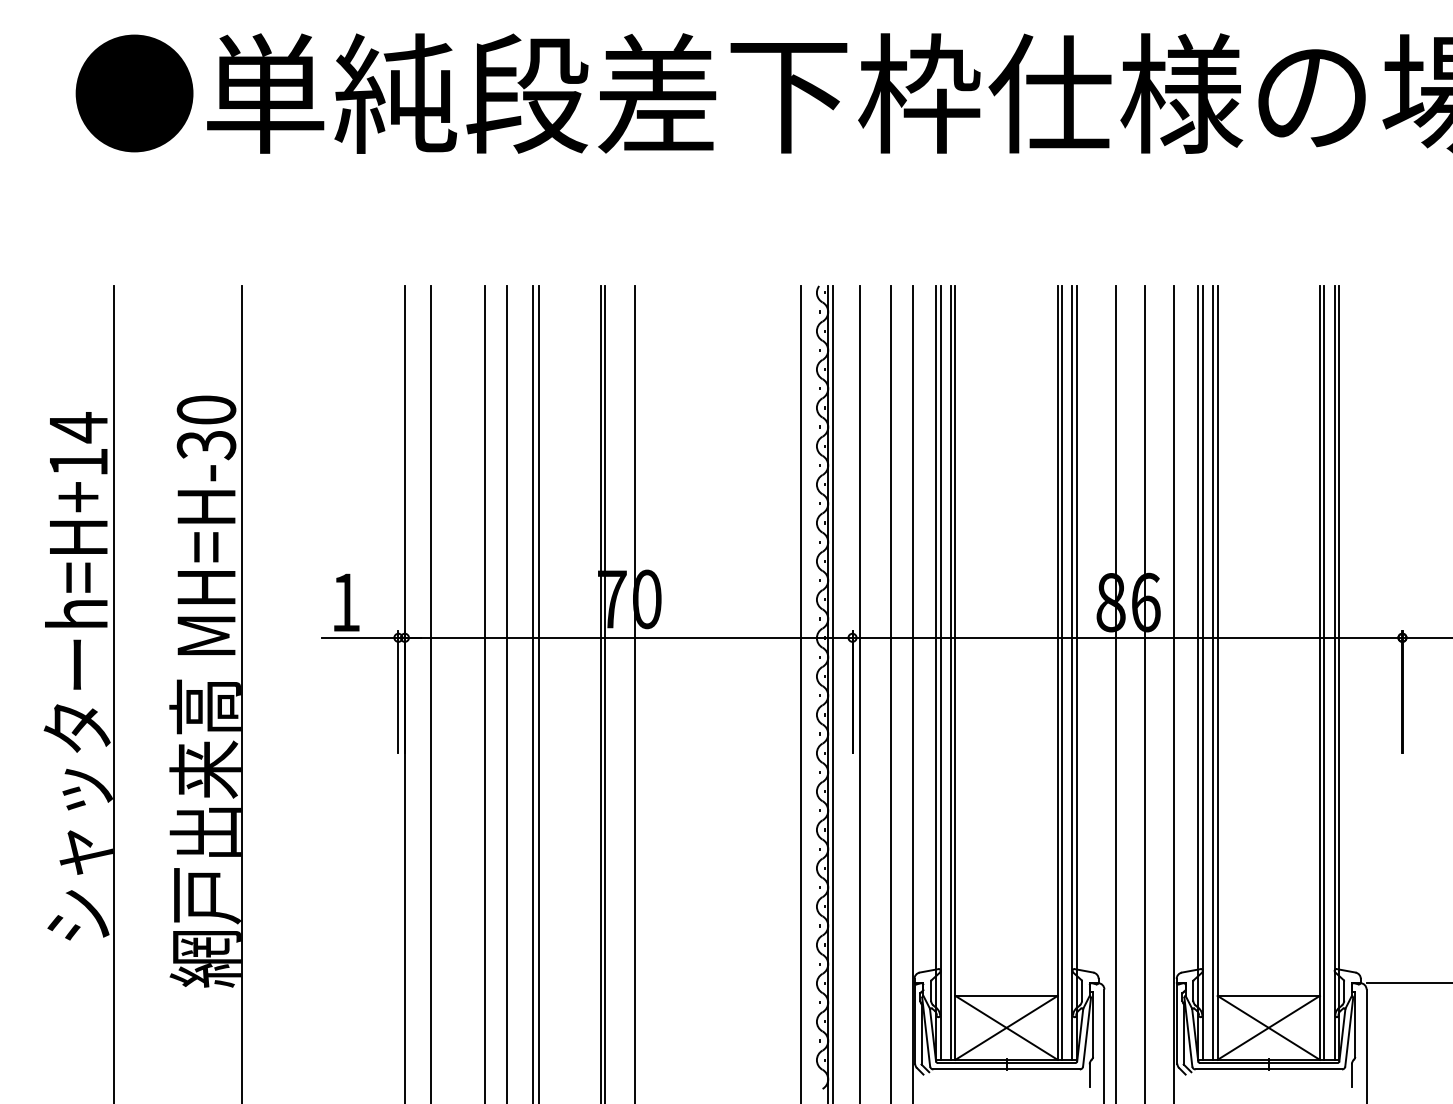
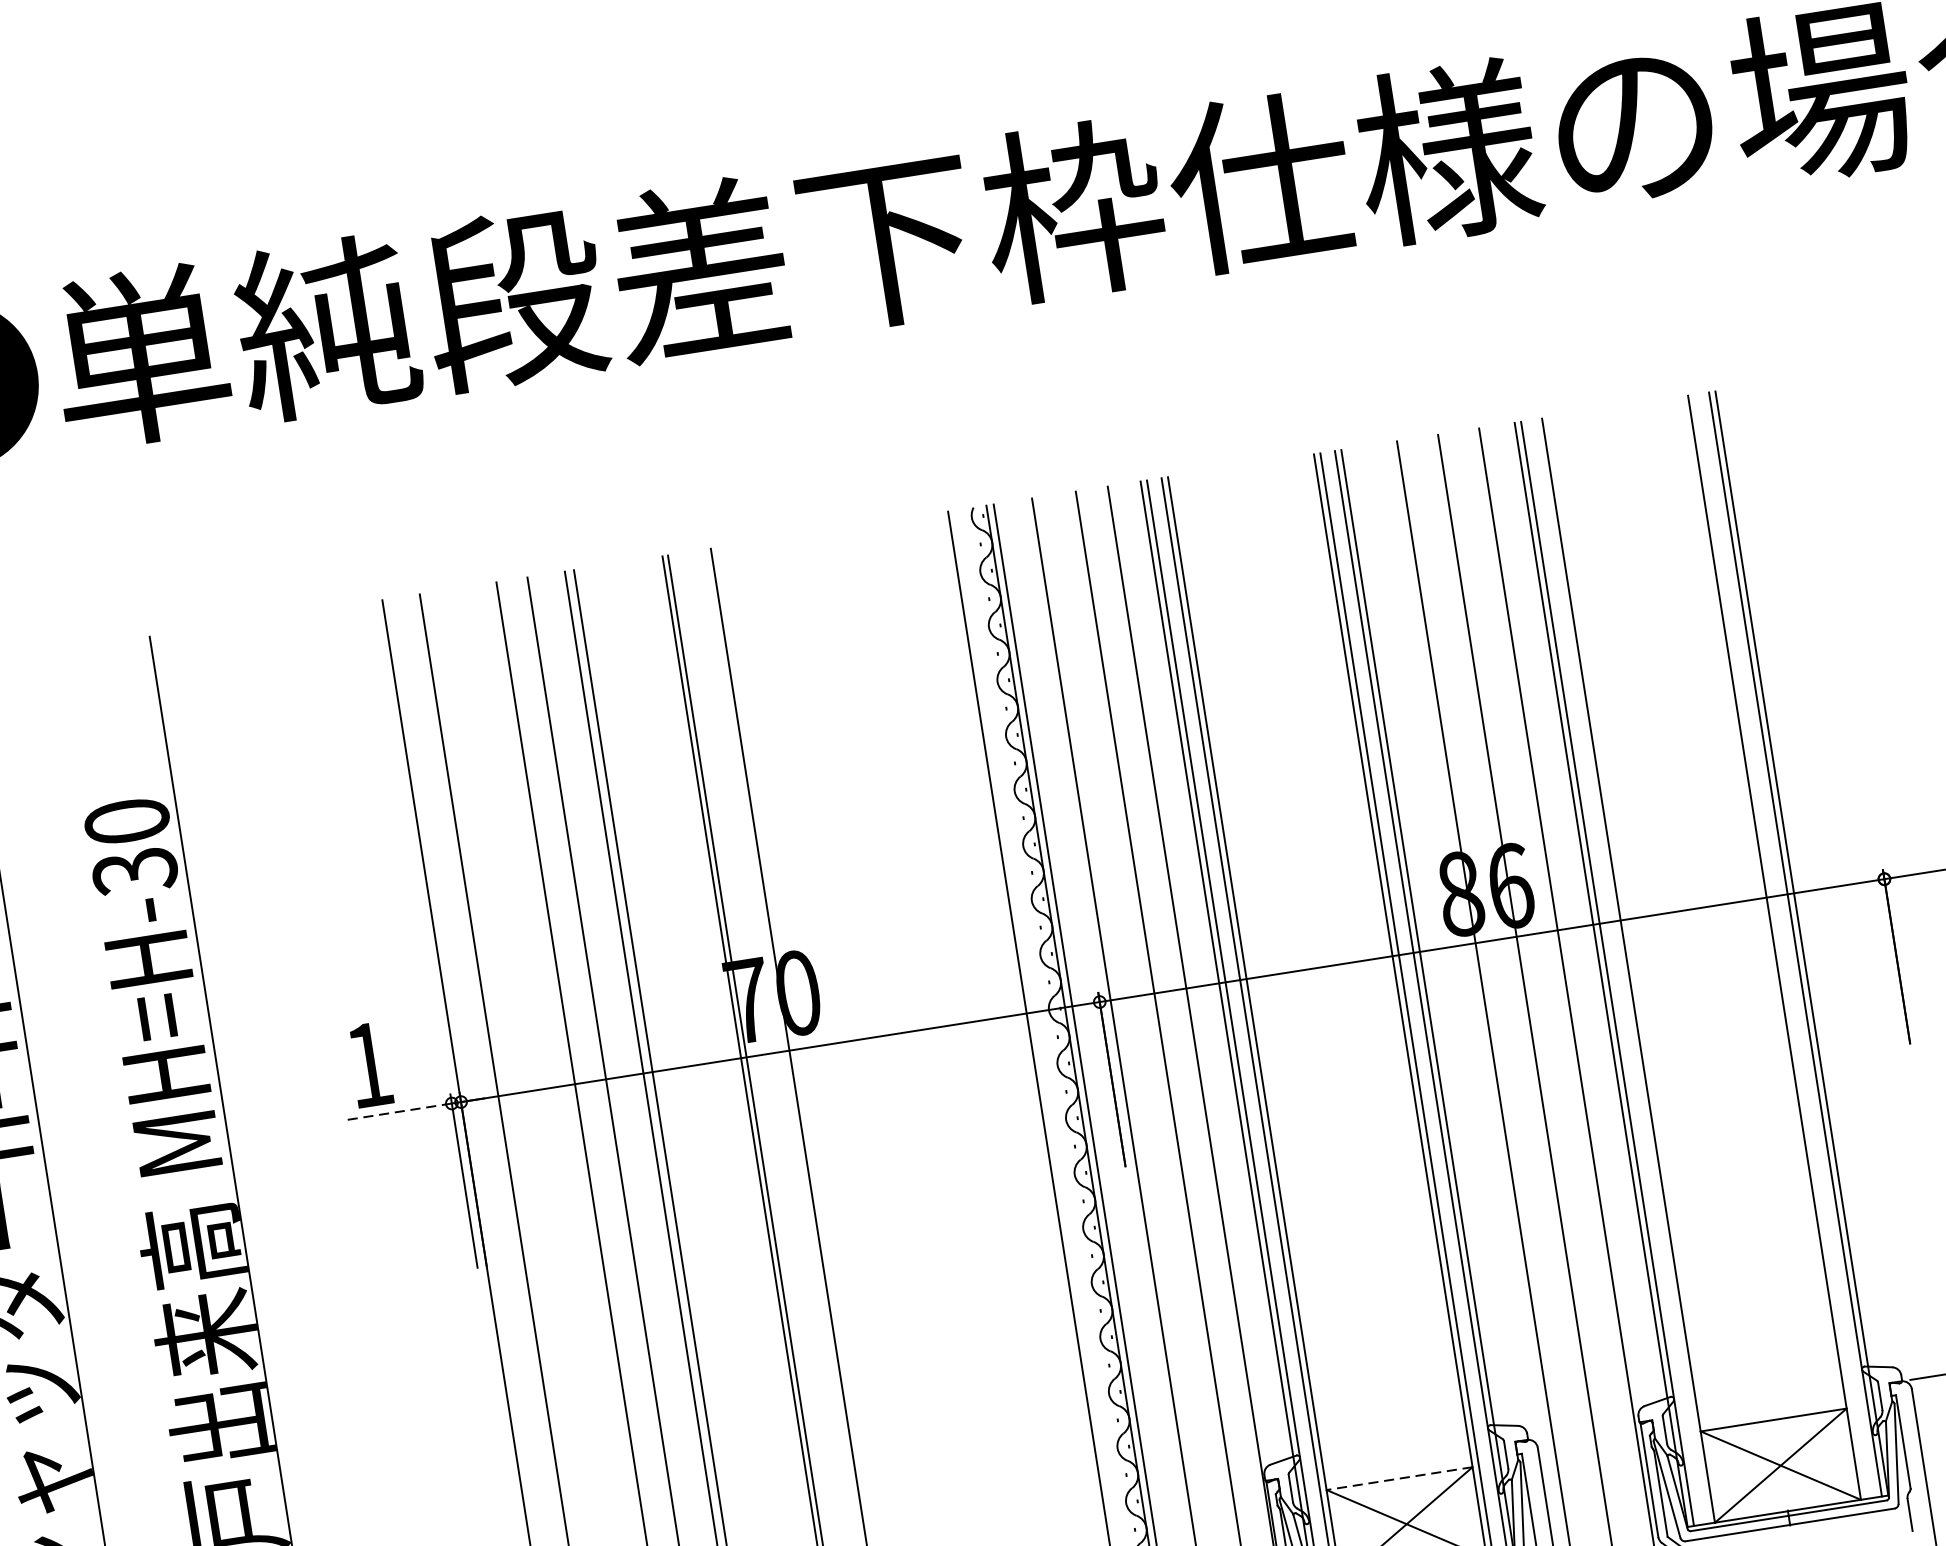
line: (359, 637) -> (396, 1111), solid -> dashed
line: (1213, 672) -> (1622, 970), removed
line: (1324, 672) -> (1780, 946), removed
line: (1006, 995) -> (1399, 1478), solid -> dashed

